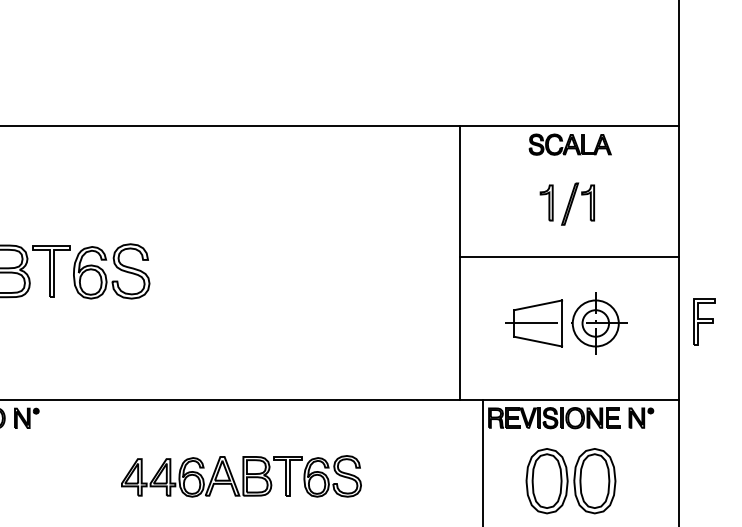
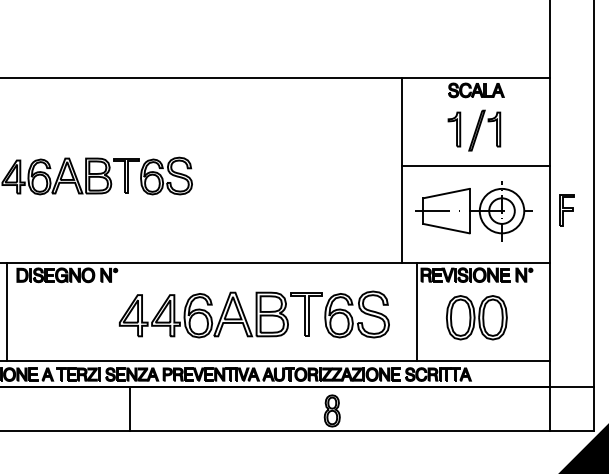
part: (567, 203) -> (474, 130), size x1.43
part: (566, 323) -> (473, 211), size x1.43
part: (240, 476) -> (253, 314), size x1.67

